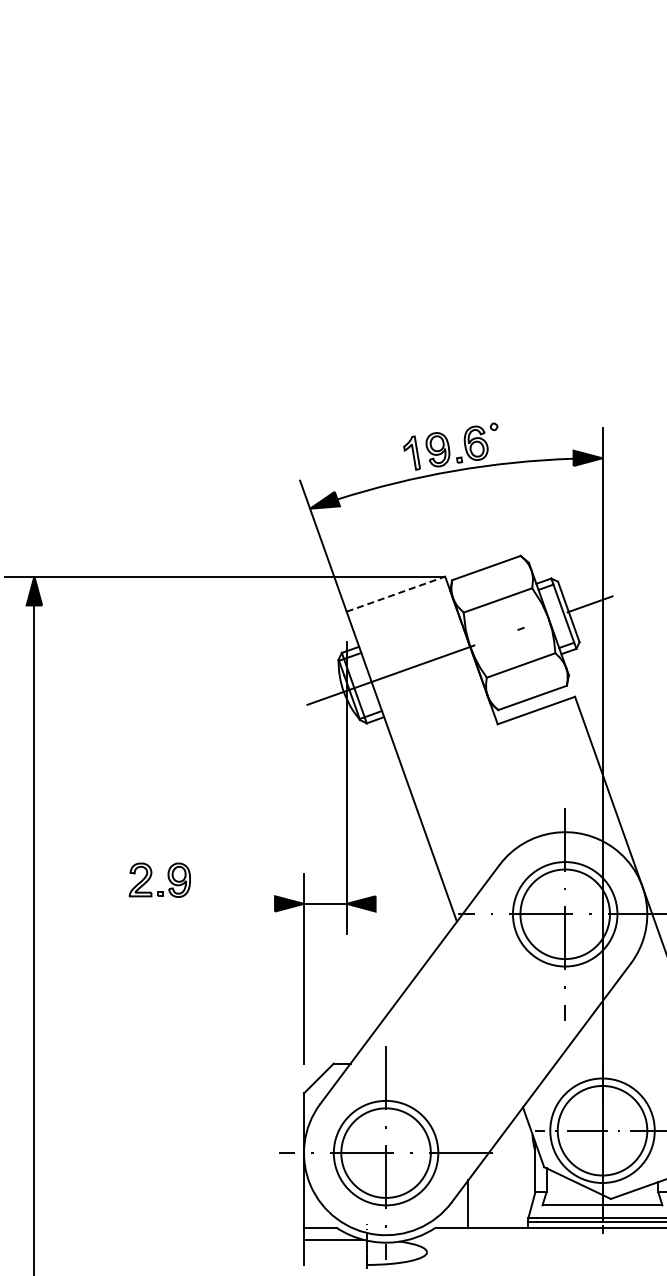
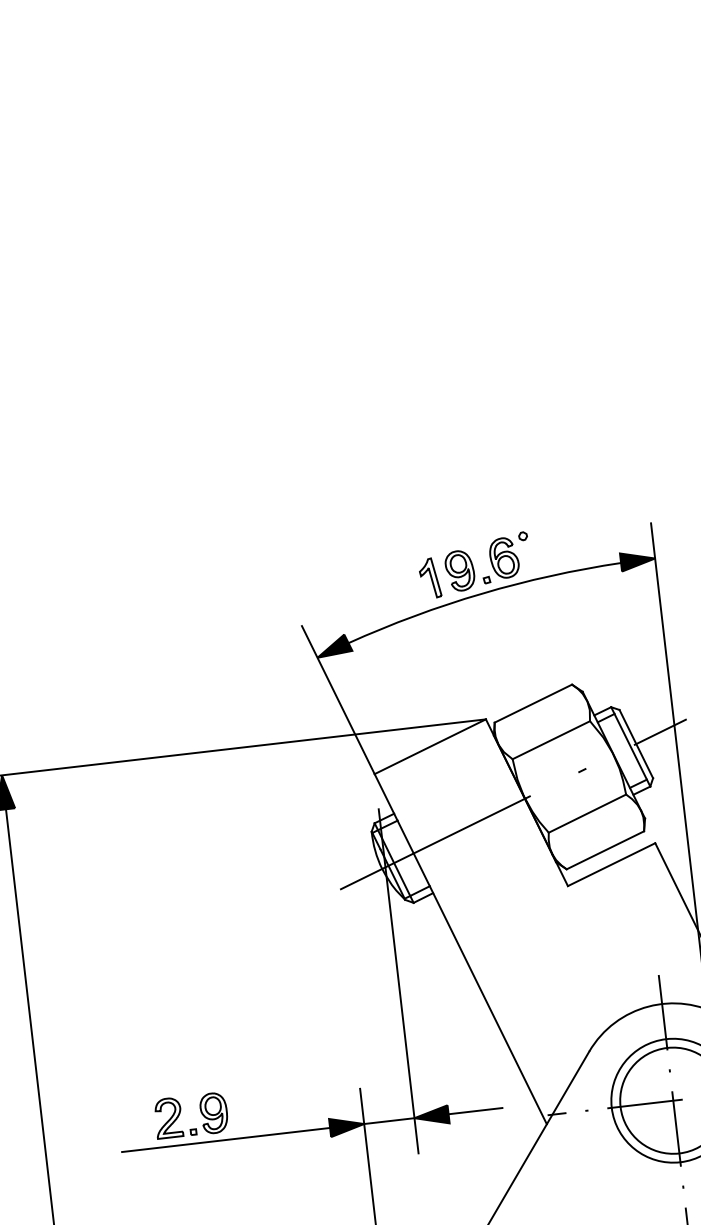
line: (396, 594) -> (431, 747), dashed -> solid
line: (186, 903) -> (225, 1139), added
line: (398, 903) -> (475, 1110), added

